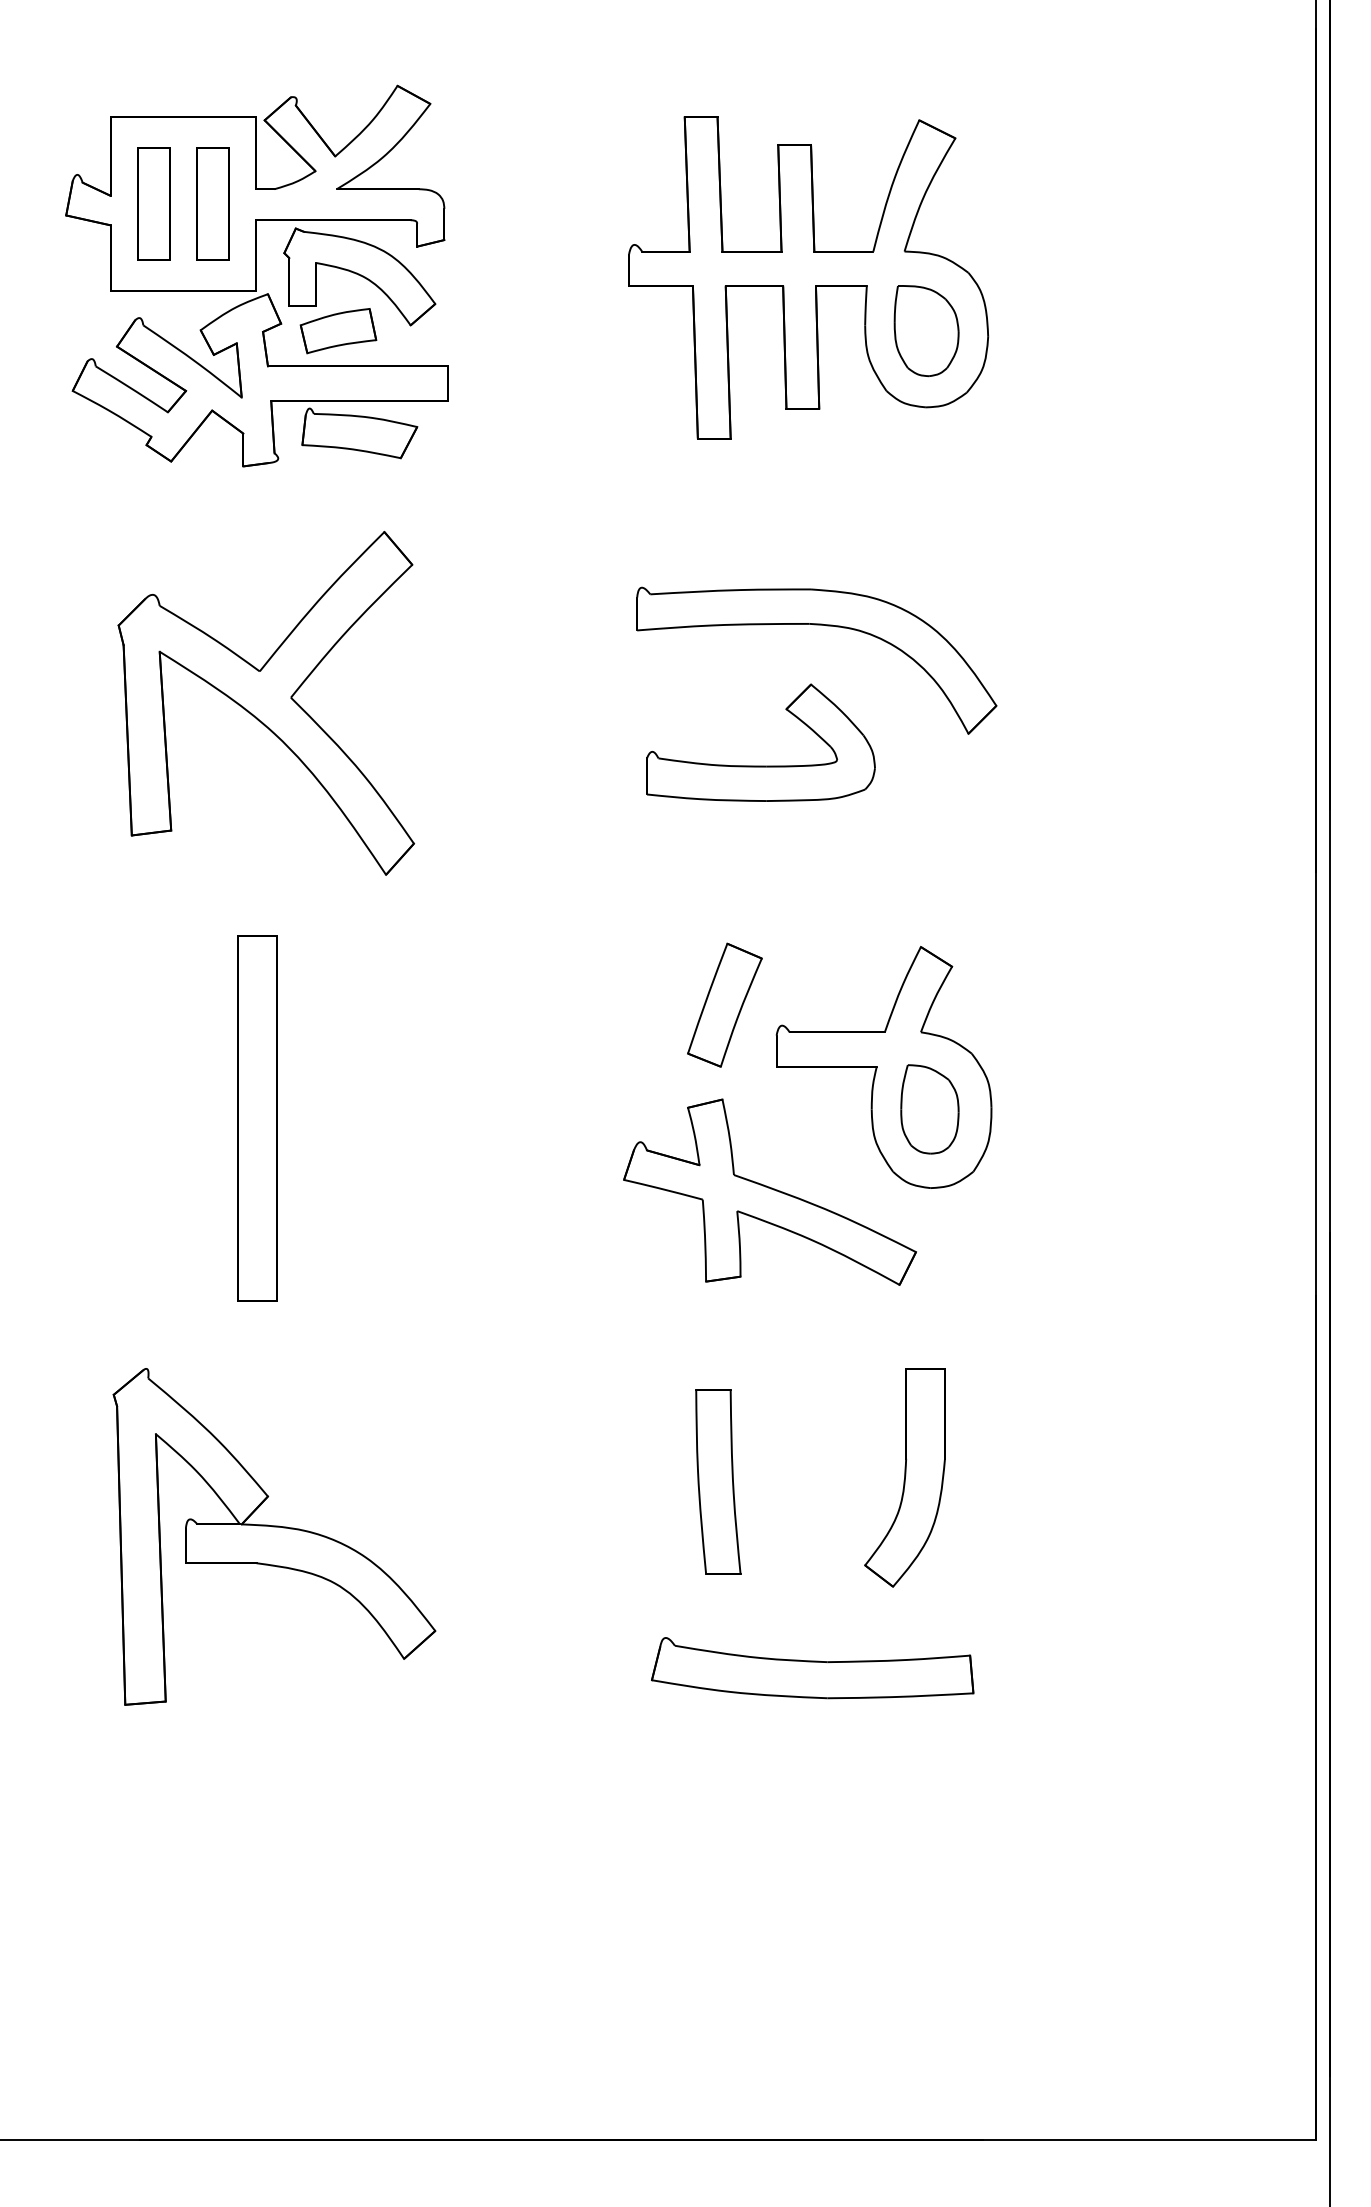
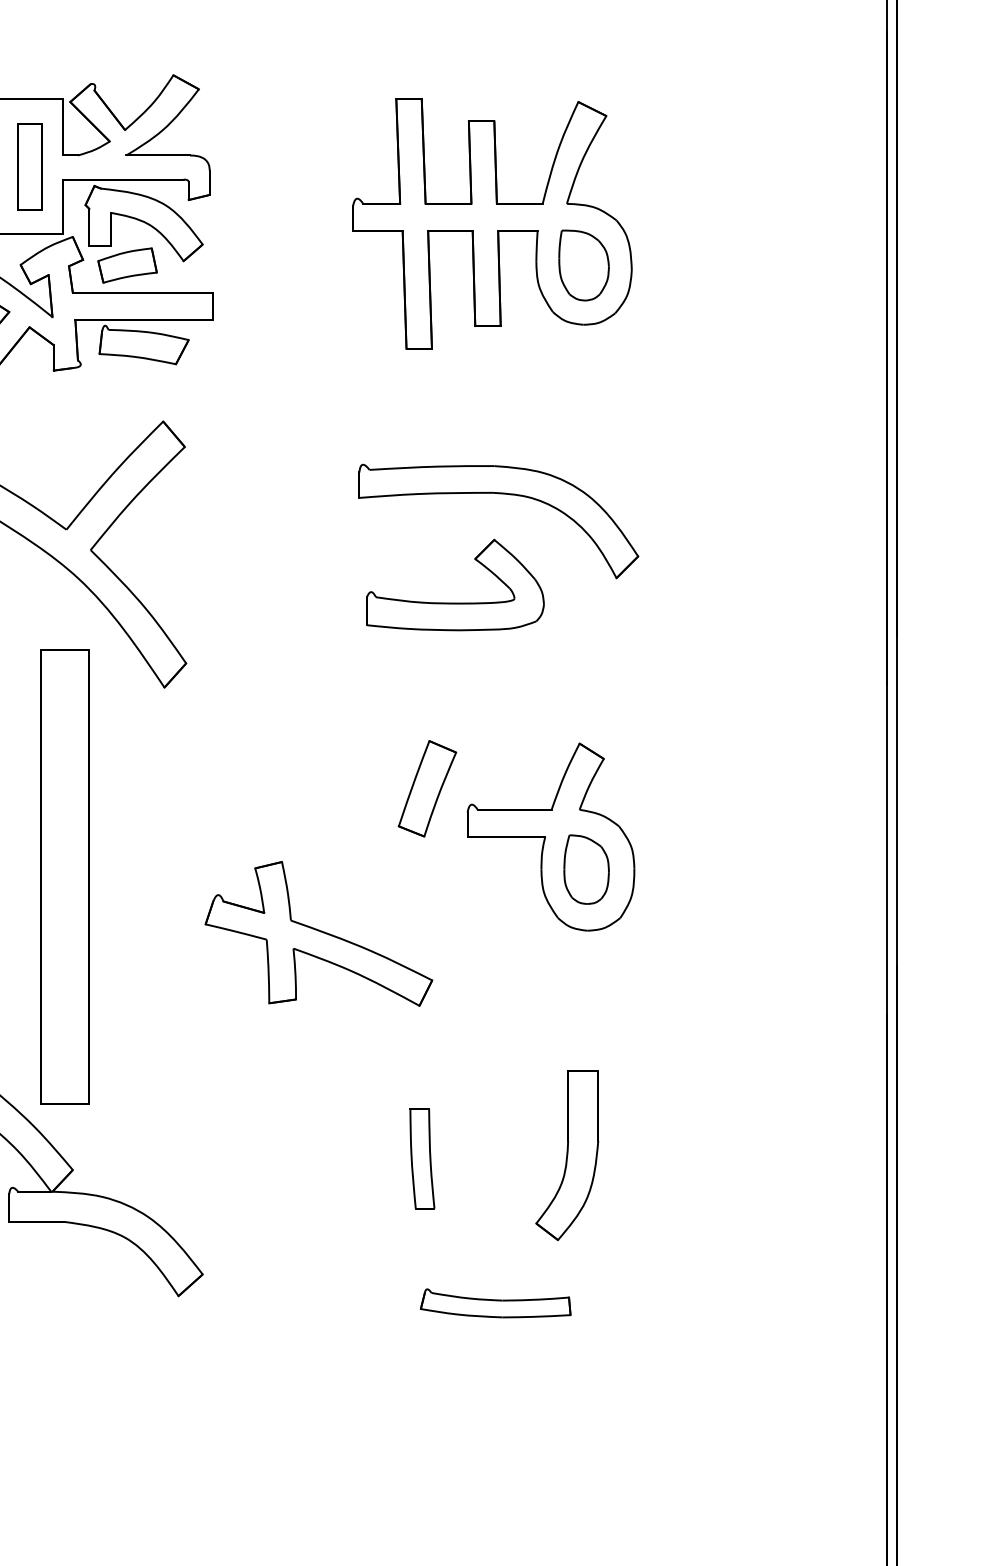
part: (257, 1118) -> (64, 876), size x1.6
part: (769, 1191) -> (318, 933), moved
part: (718, 1481) -> (422, 1158), size x0.7
part: (812, 1668) -> (495, 1303), size x0.6

